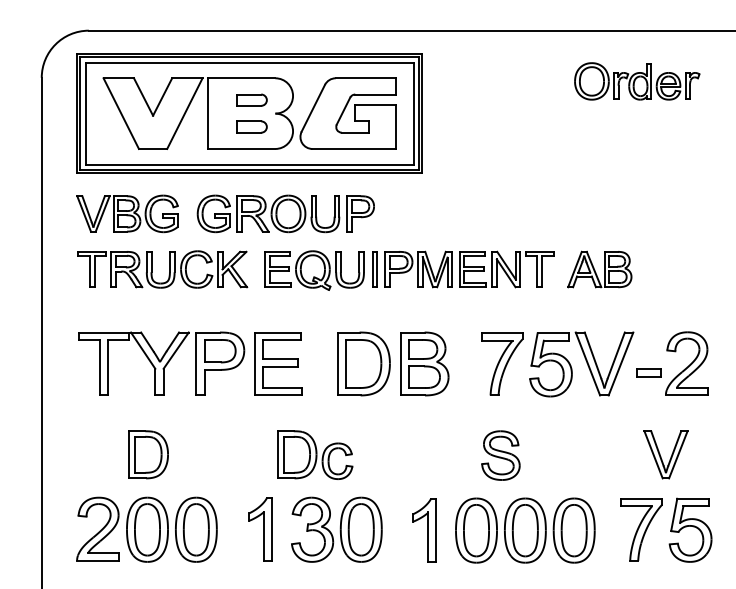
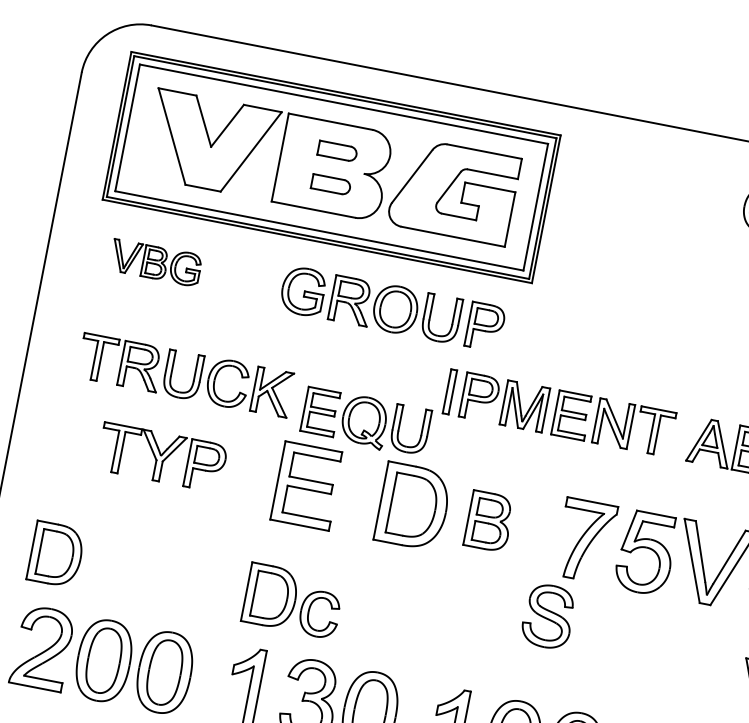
part: (127, 213) -> (155, 262), size x0.7
part: (285, 213) -> (392, 308), moved
part: (169, 269) -> (194, 376), moved
part: (314, 270) -> (366, 422), moved
part: (161, 363) -> (161, 457), size x0.6
part: (424, 363) -> (488, 520), size x0.7
part: (148, 454) -> (56, 554), moved
part: (315, 454) -> (293, 600), moved
part: (500, 455) -> (547, 616), moved

